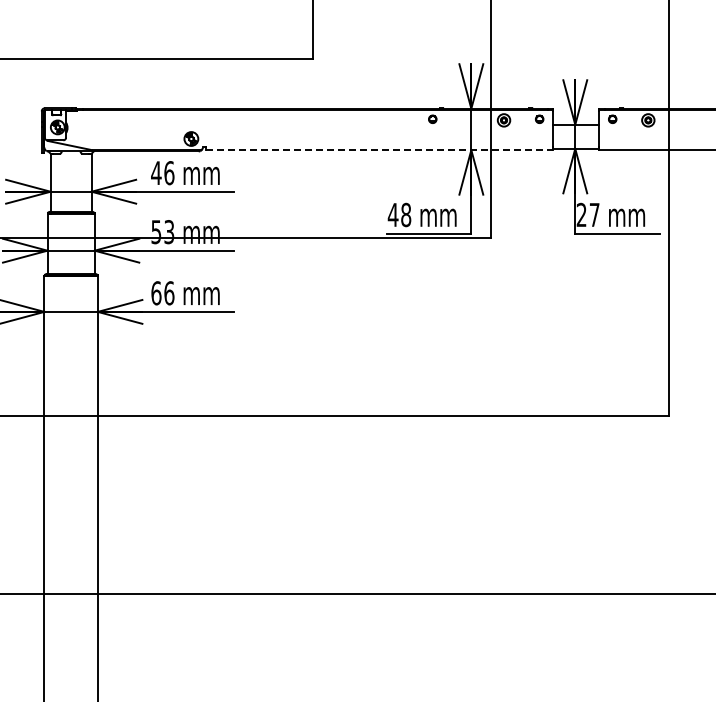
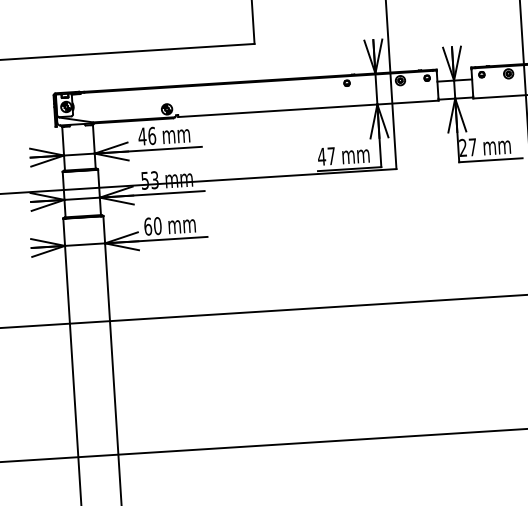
line: (379, 150) -> (308, 109), dashed -> solid
text: (406, 214) -> (331, 155), 48 -> 47
text: (169, 293) -> (157, 226), 66 -> 60

